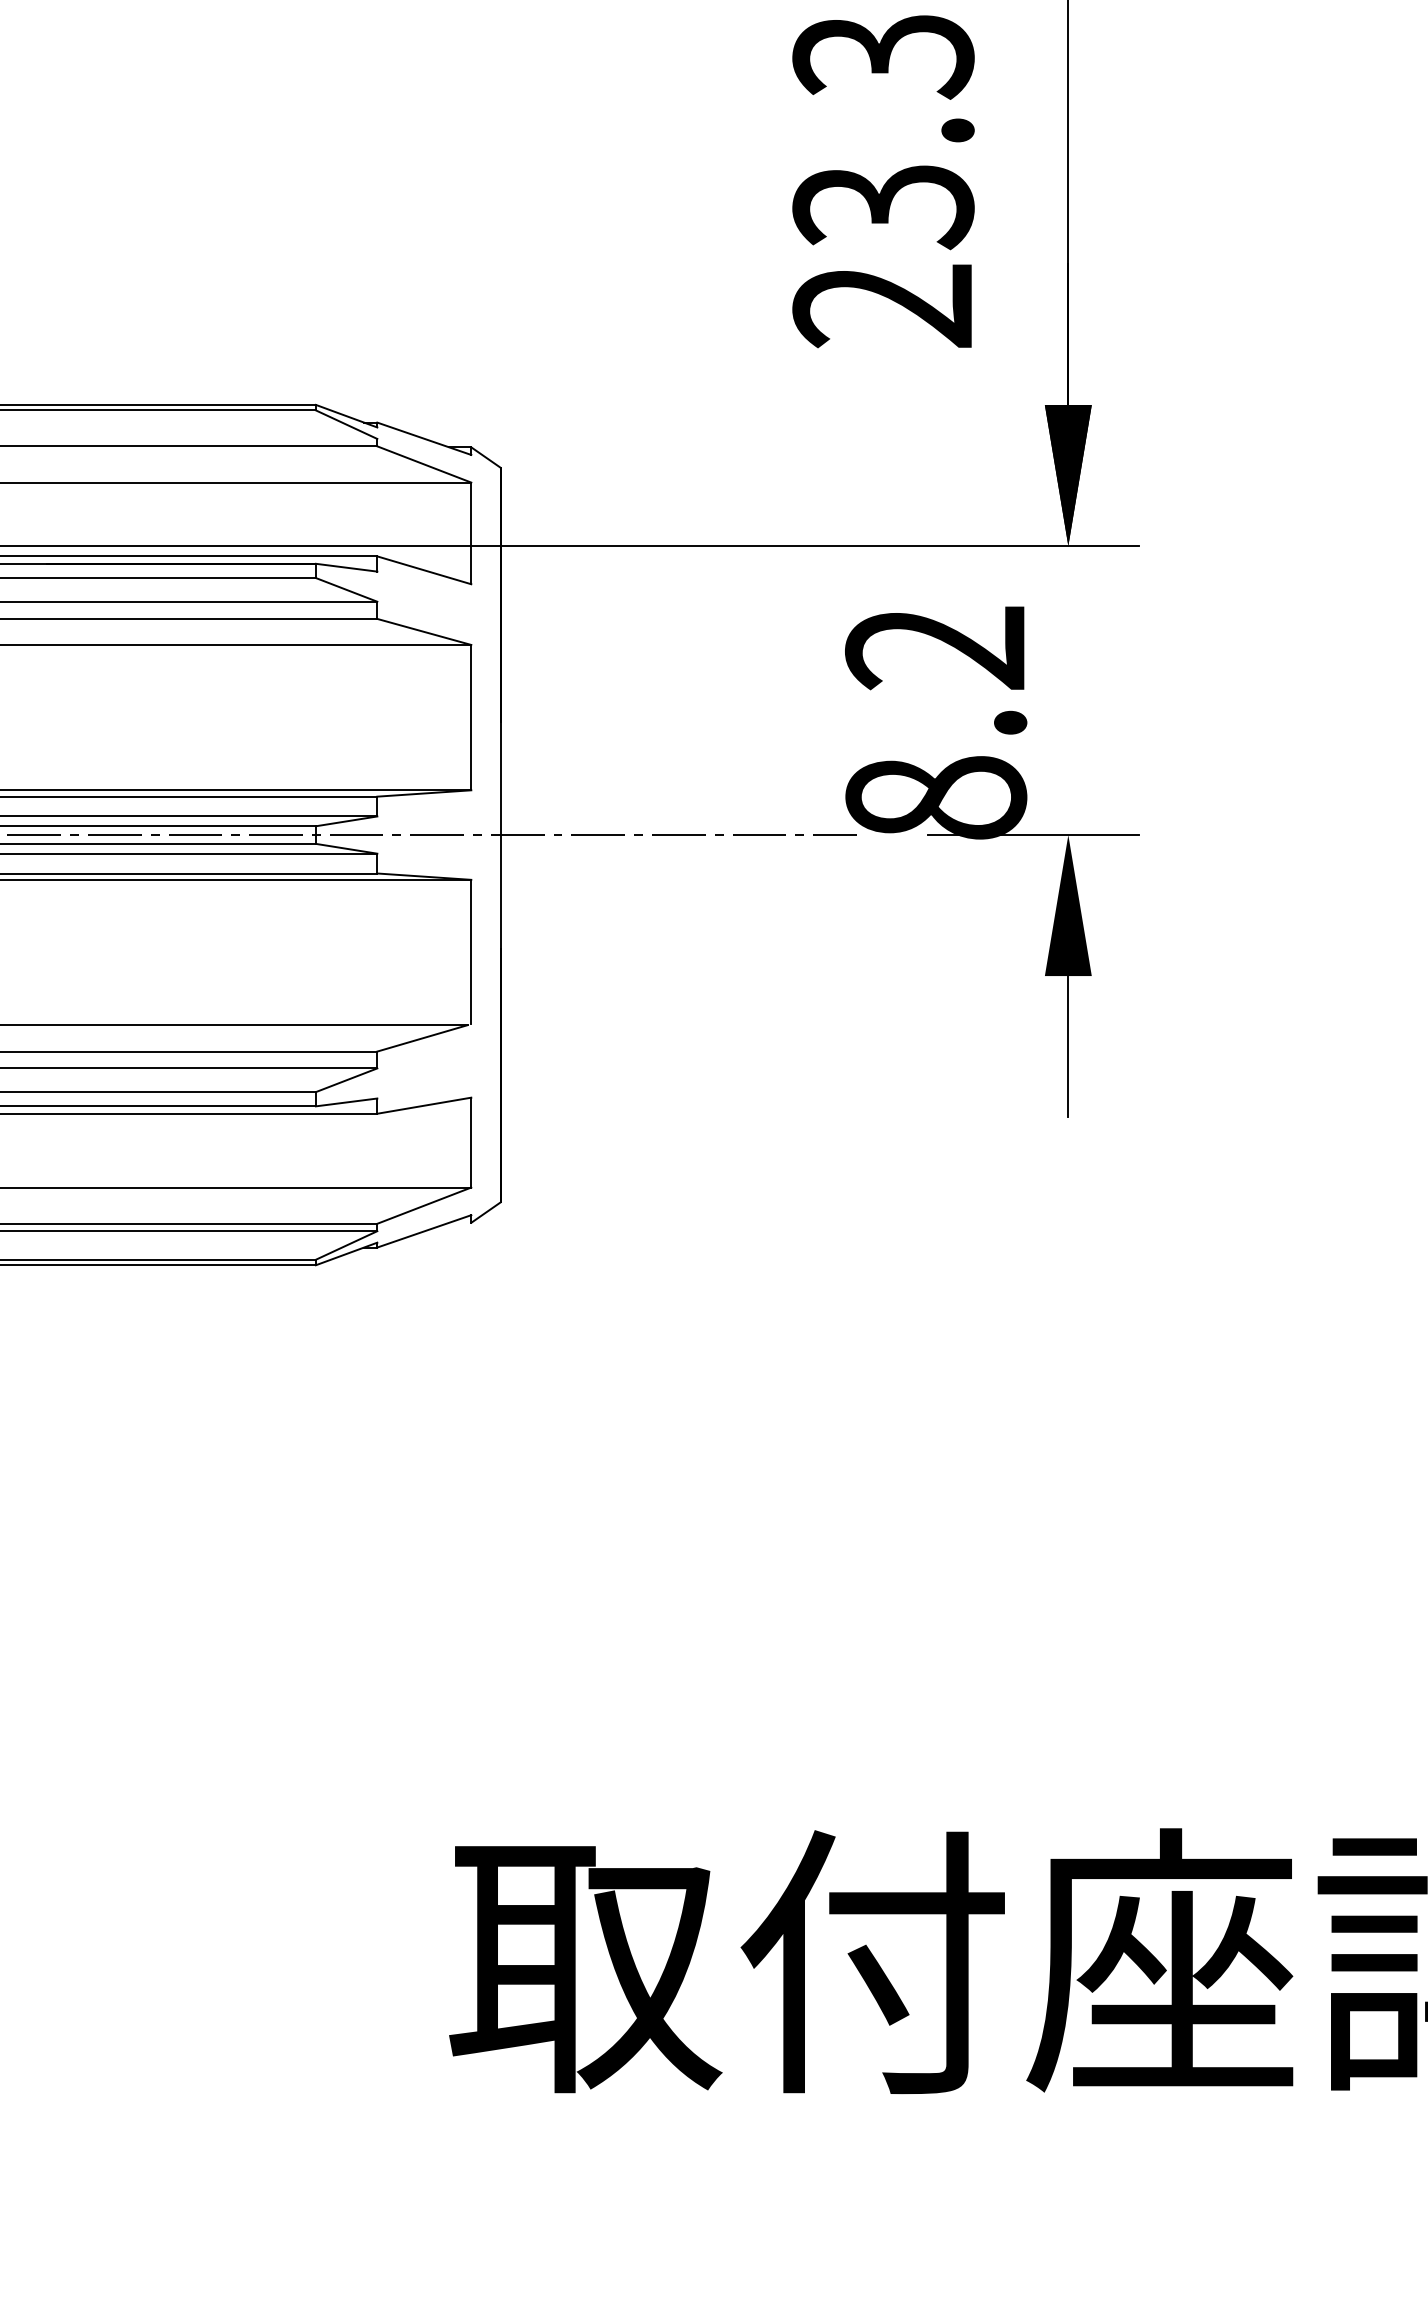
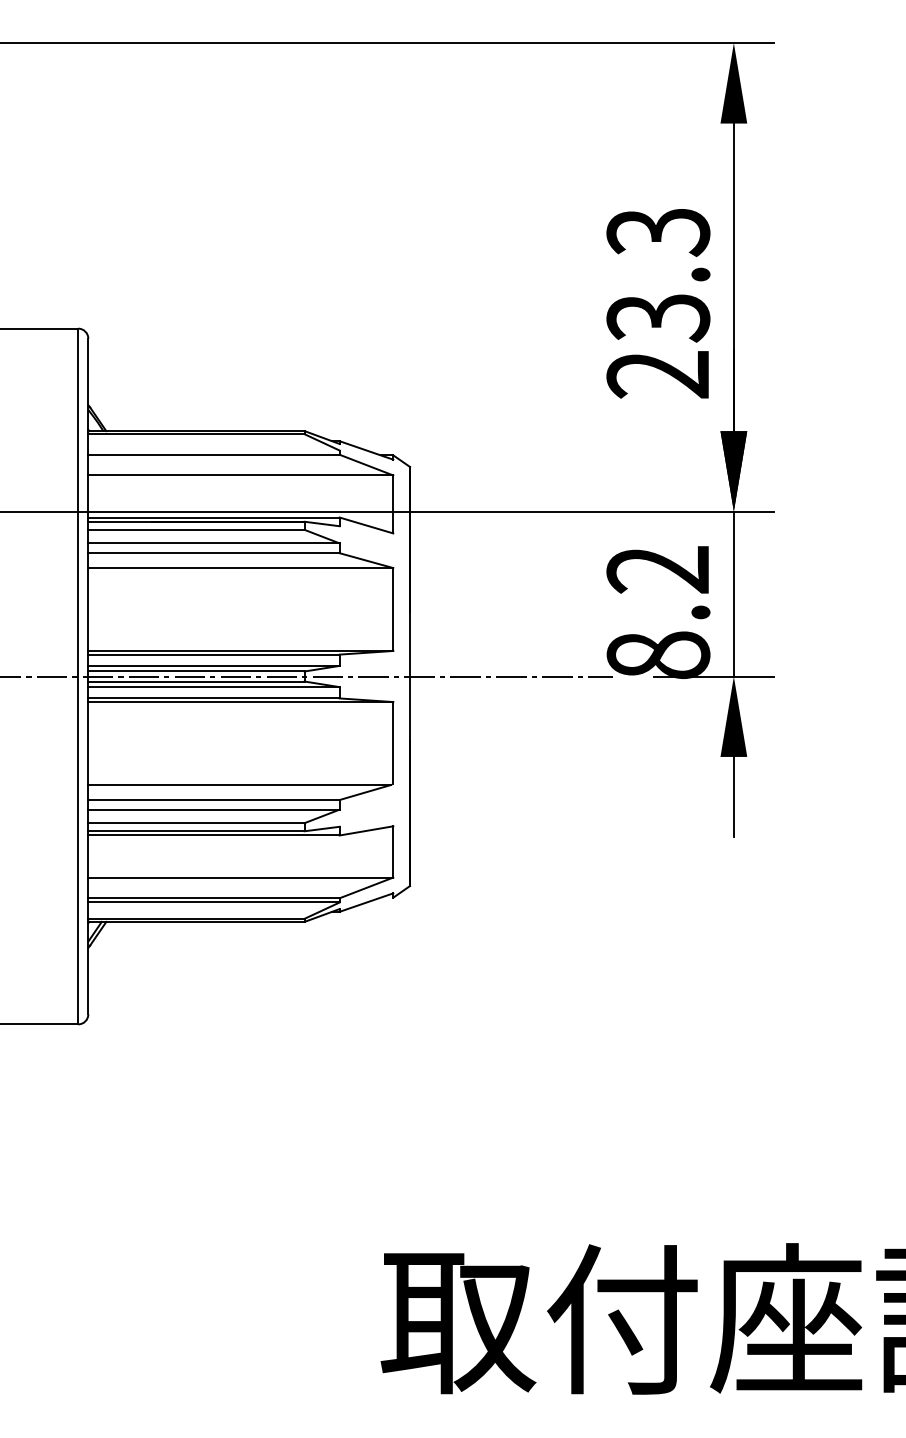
text: (883, 181) -> (658, 303), moved
line: (1067, 689) -> (733, 593), added

